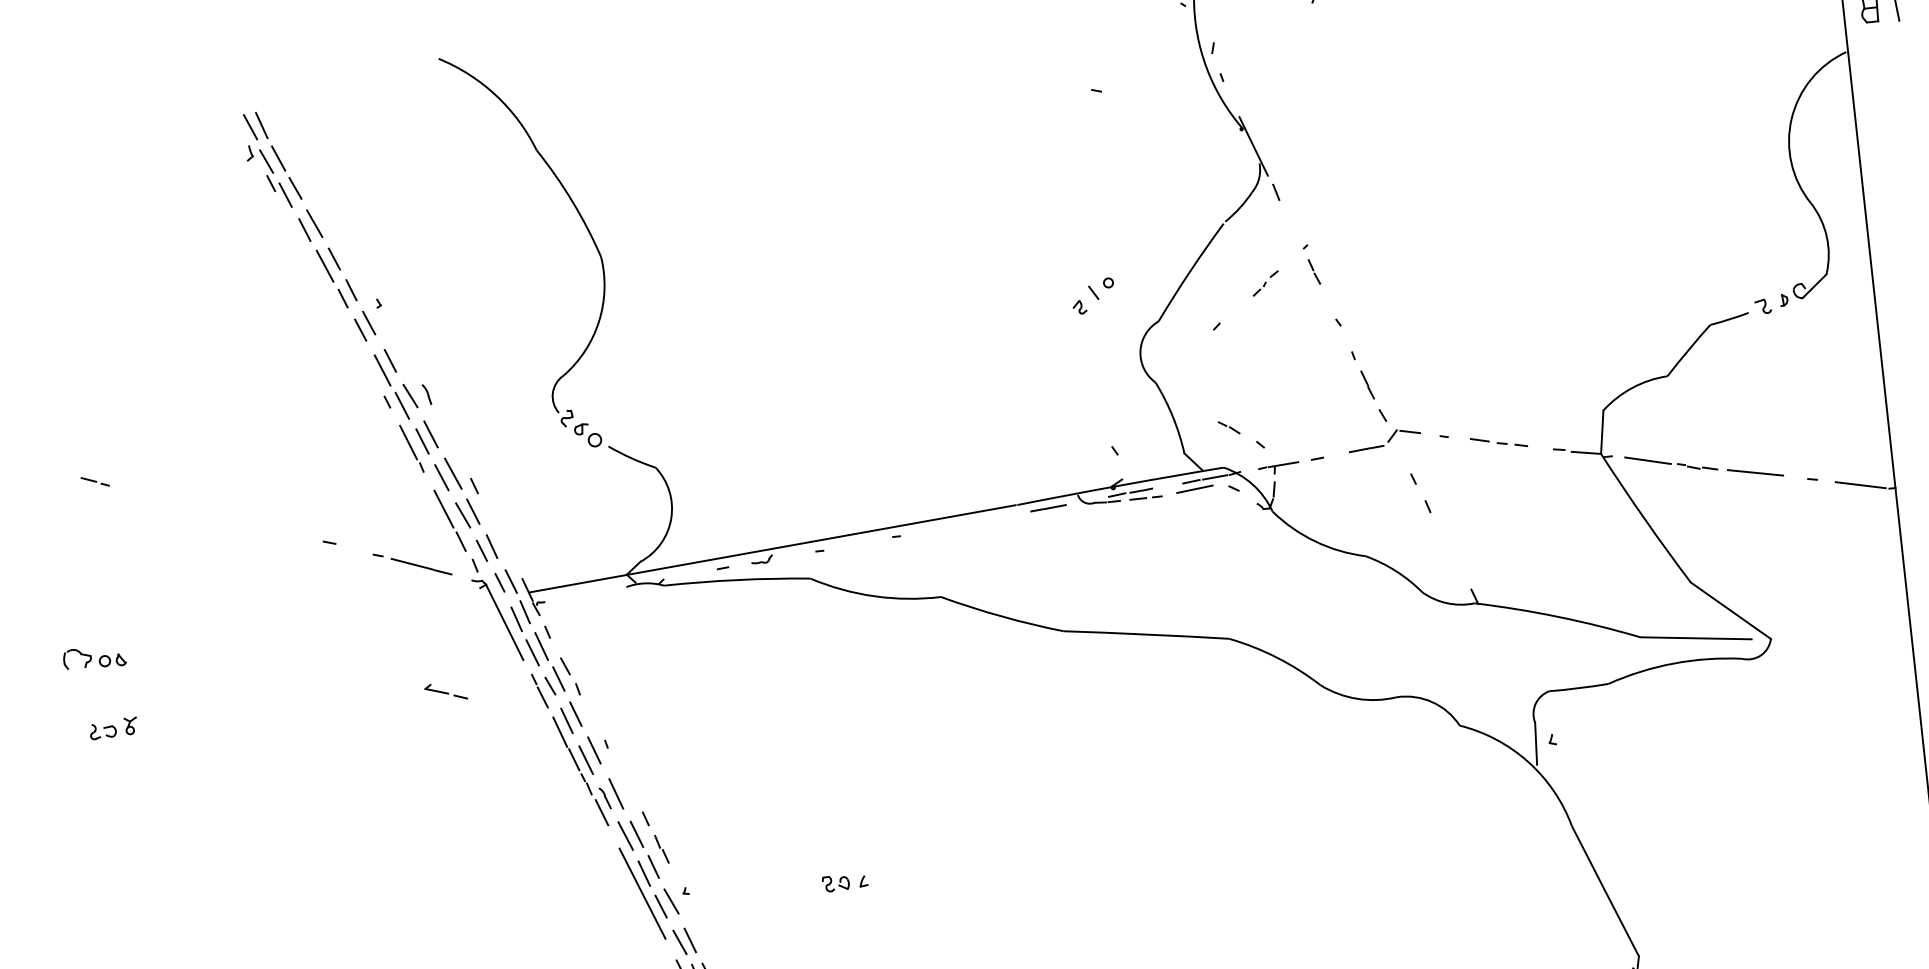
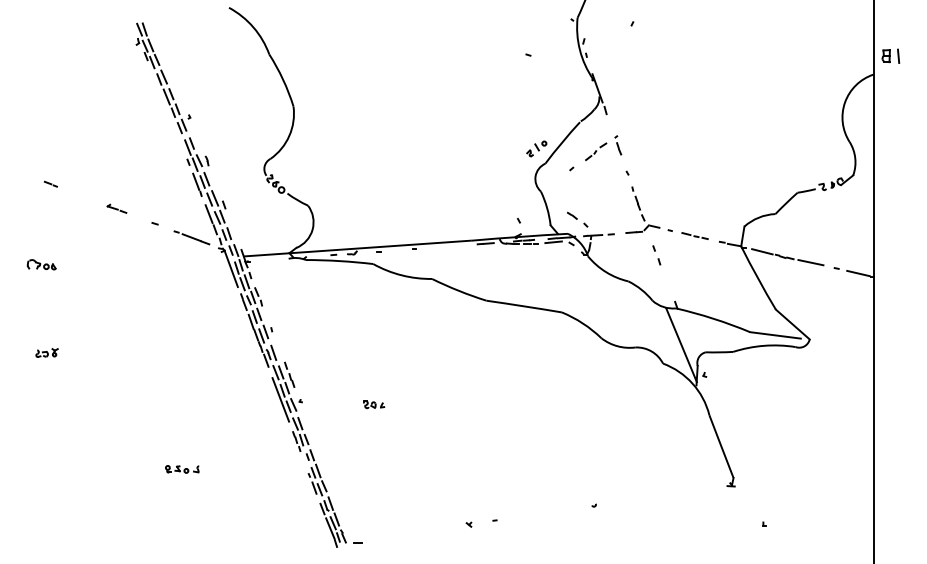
part: (1266, 283) -> (596, 151), size x1.67
part: (1092, 295) -> (536, 148), moved
line: (1495, 682) -> (681, 345), added
part: (444, 691) -> (116, 208), moved
part: (112, 727) -> (46, 352), moved

